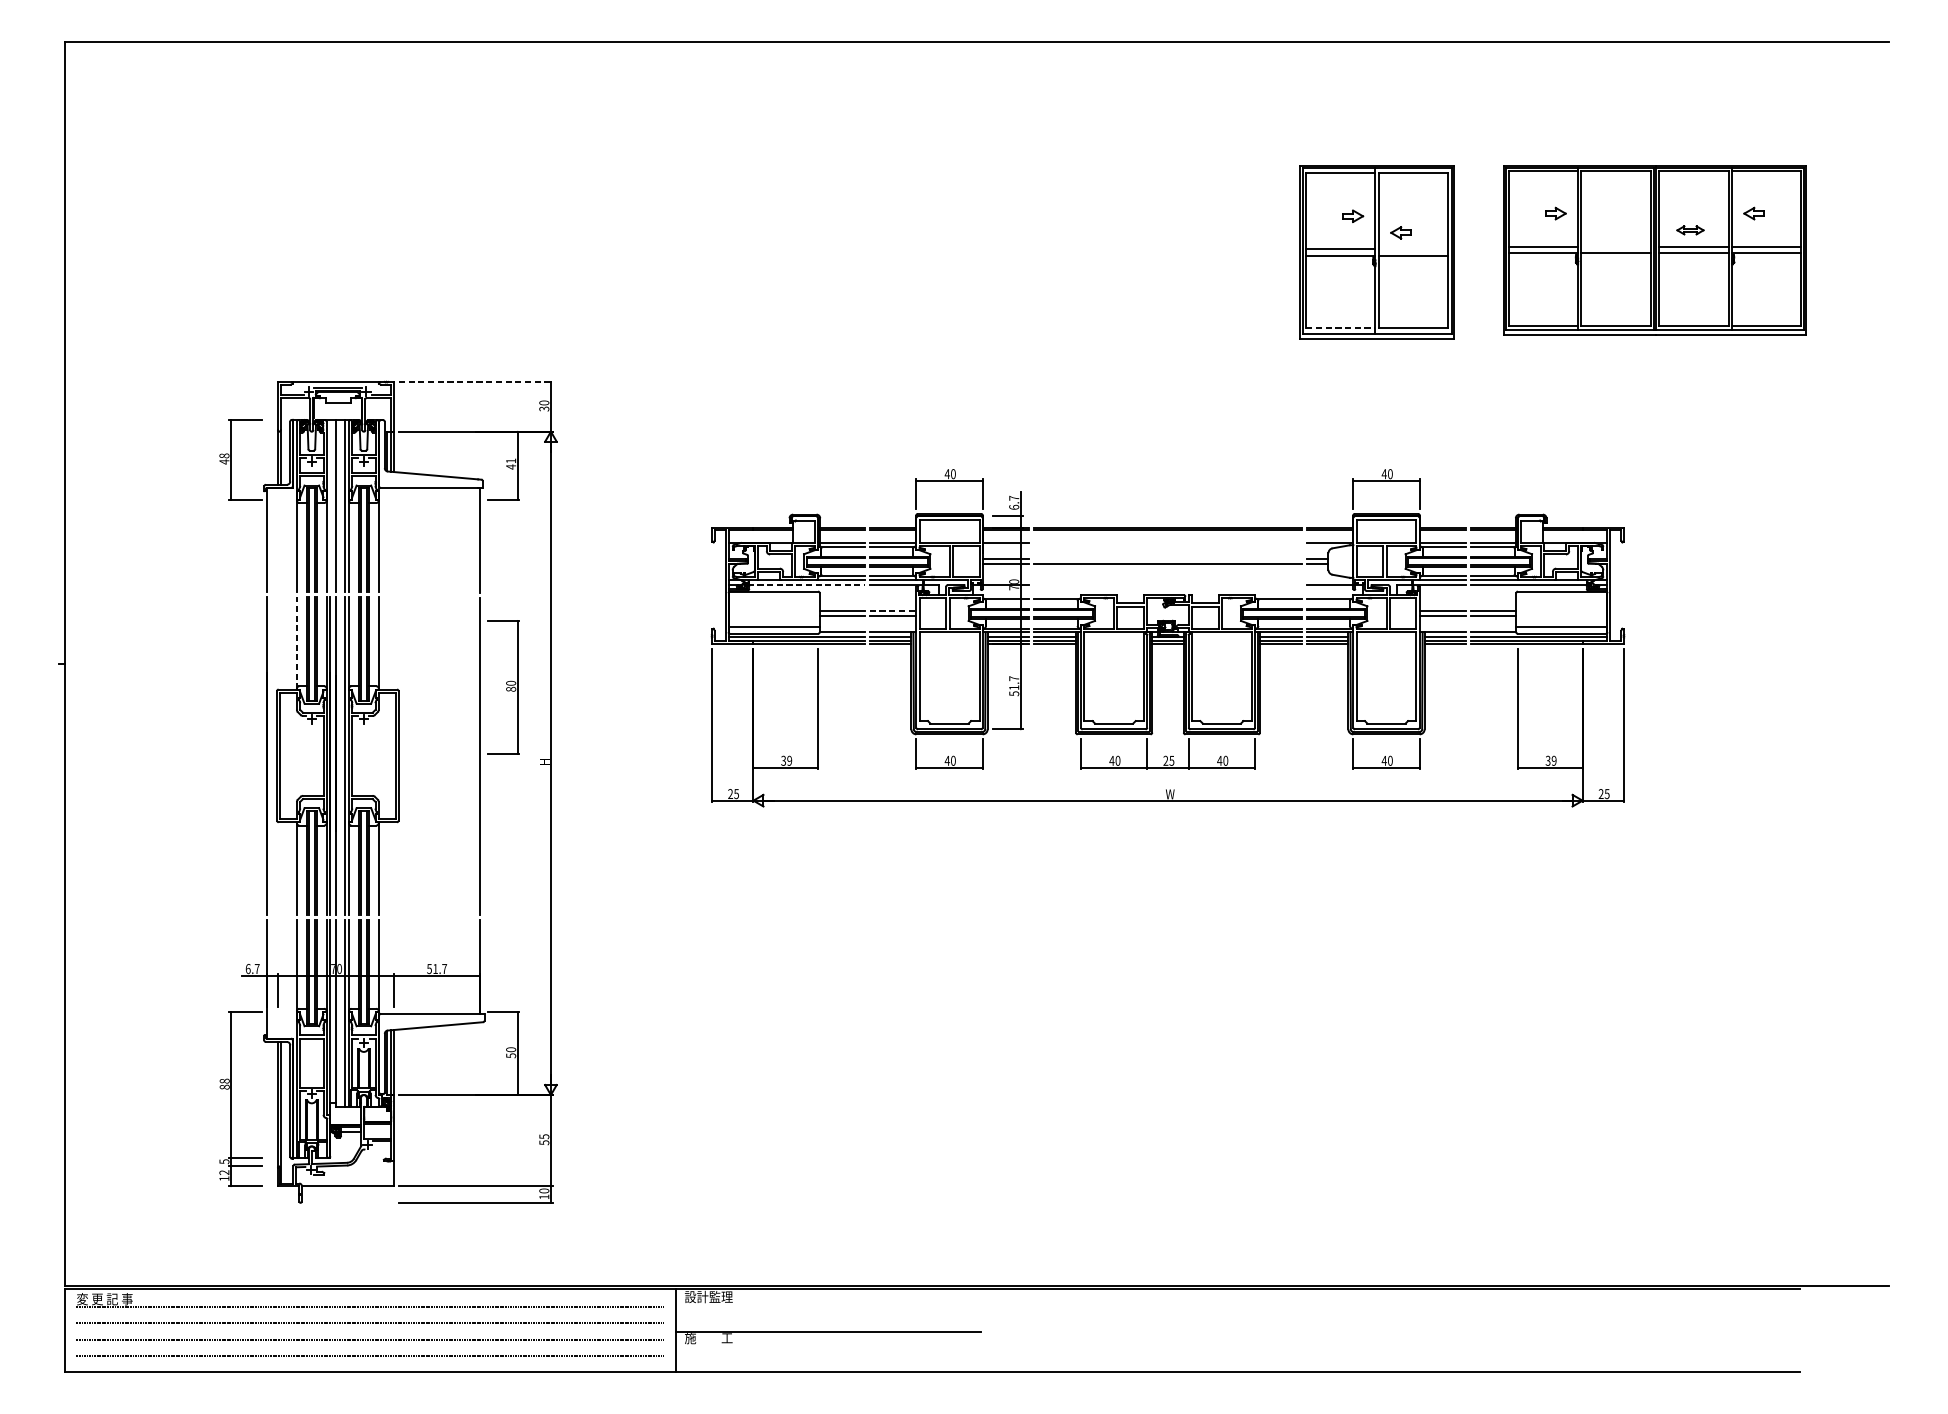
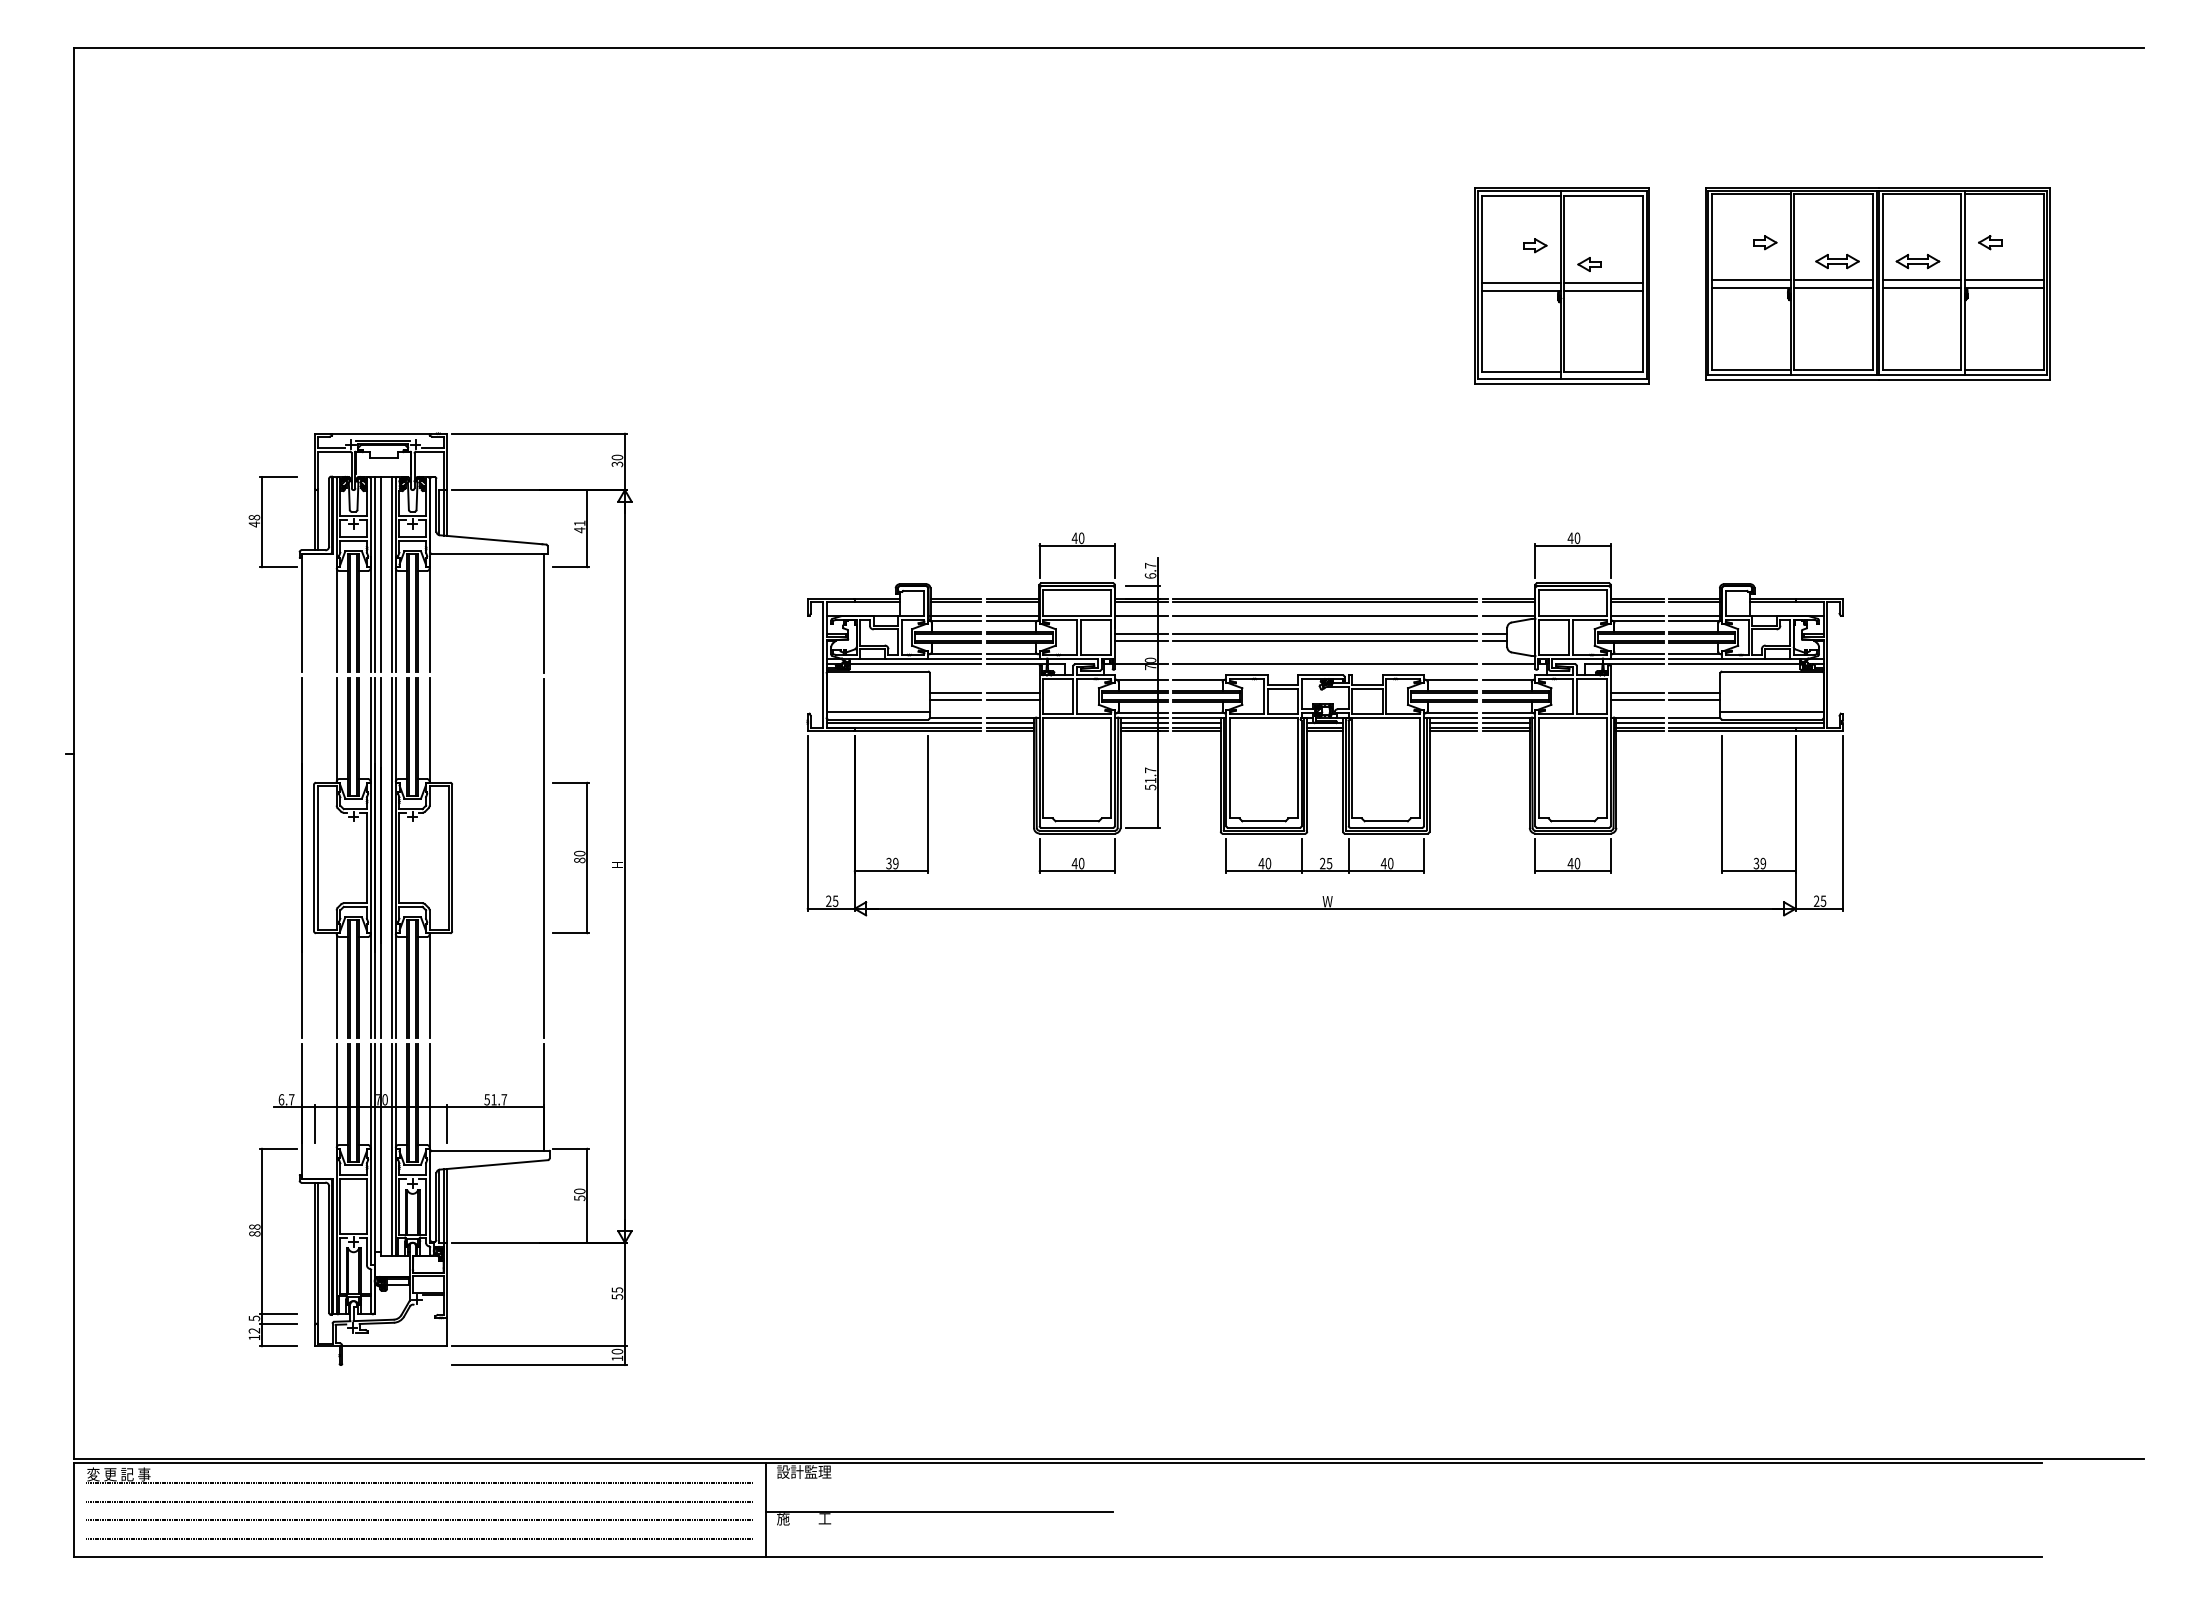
part: (1619, 230) -> (1837, 261), added
part: (1690, 230) -> (1917, 261), size x1.43
line: (1616, 246) -> (1833, 280), added
line: (1413, 249) -> (1603, 283), added
line: (1341, 328) -> (1521, 372), dashed -> solid
line: (476, 381) -> (540, 433), dashed -> solid
line: (330, 506) -> (374, 574), added
line: (1167, 543) -> (1324, 616), added
line: (1167, 558) -> (1324, 634), added
line: (806, 585) -> (915, 664), dashed -> solid
line: (1167, 585) -> (1324, 664), added
line: (893, 610) -> (1013, 693), dashed -> solid
line: (296, 642) -> (336, 729), dashed -> solid
part: (502, 686) -> (570, 857), moved

